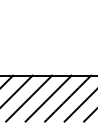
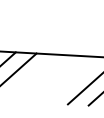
line: (29, 98) -> (31, 77), removed
line: (48, 98) -> (52, 78), removed
line: (68, 98) -> (73, 80), removed

